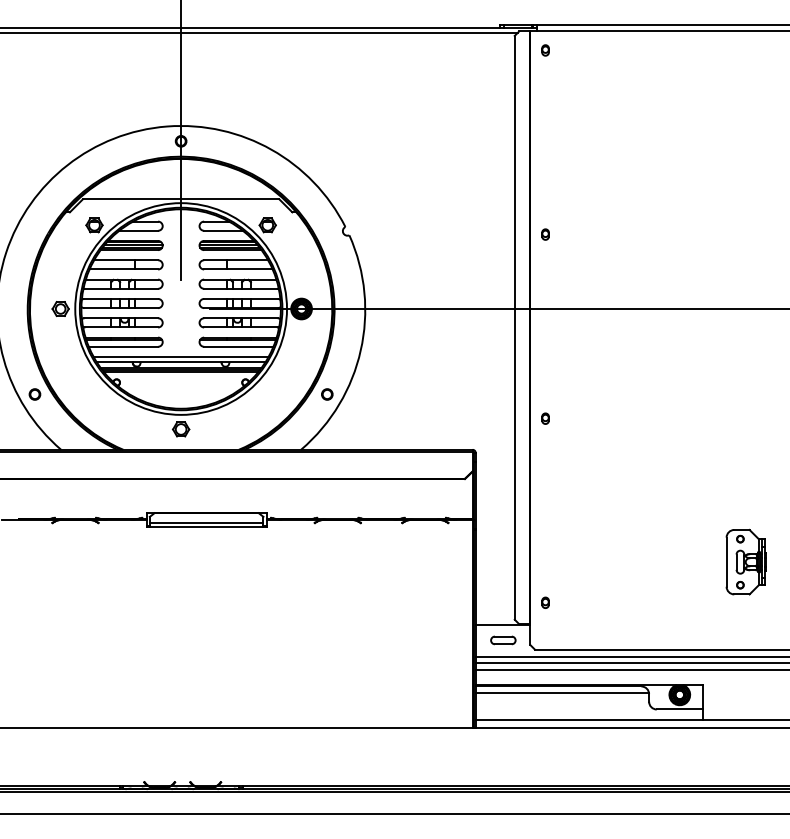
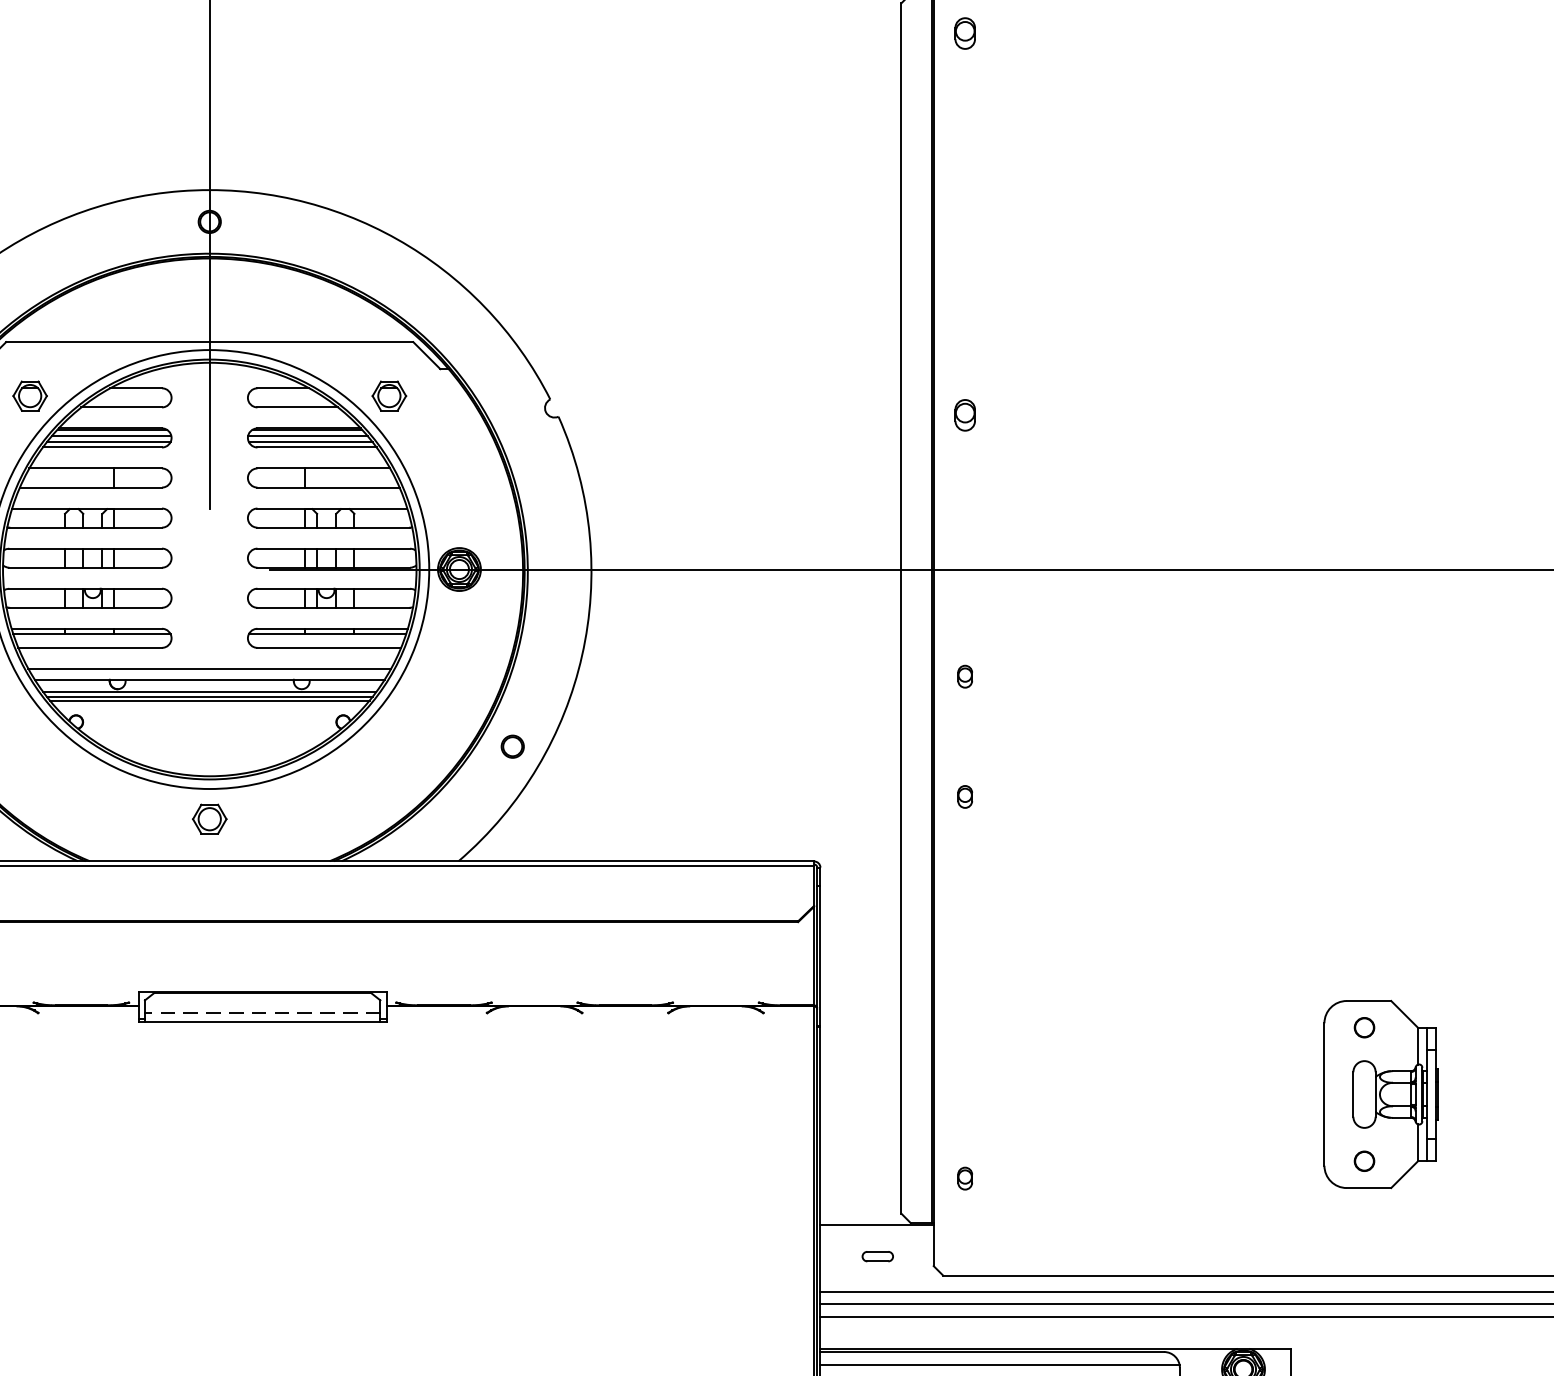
part: (545, 50) -> (965, 33), size x1.4
part: (545, 234) -> (965, 415), size x1.4
part: (545, 360) -> (965, 676), added
line: (206, 522) -> (262, 1012), solid -> dashed
part: (745, 561) -> (1379, 1092), size x1.4
part: (503, 640) -> (878, 1256), size x0.6

